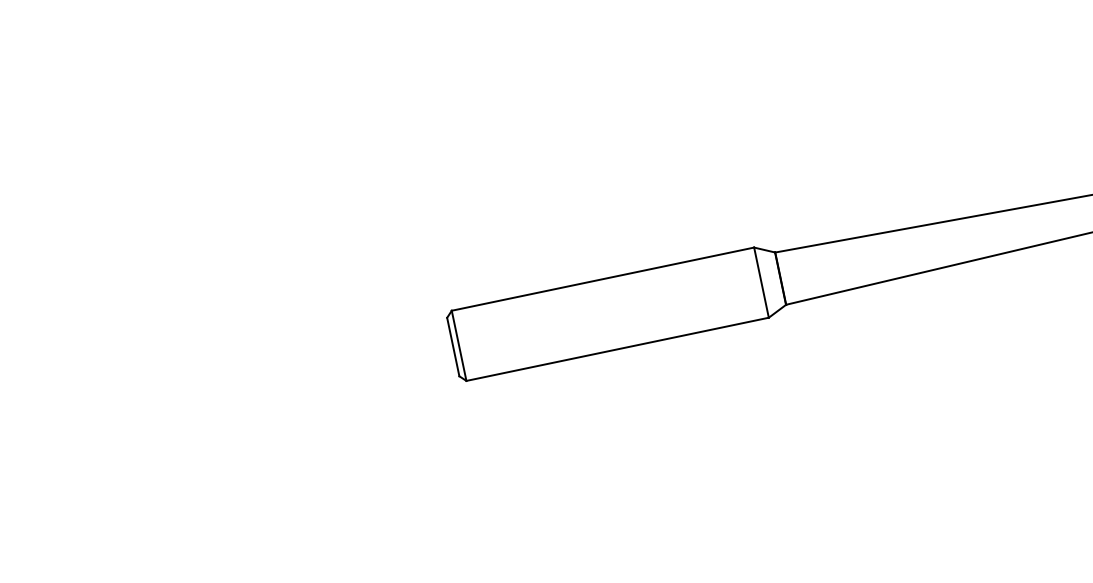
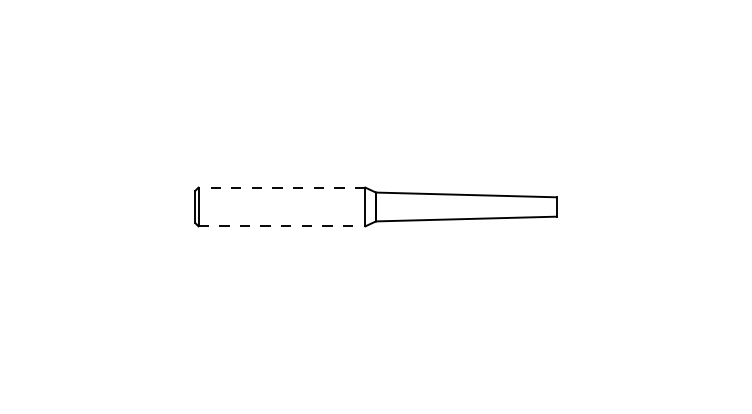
line: (602, 279) -> (281, 187), solid -> dashed
line: (618, 349) -> (282, 226), solid -> dashed

